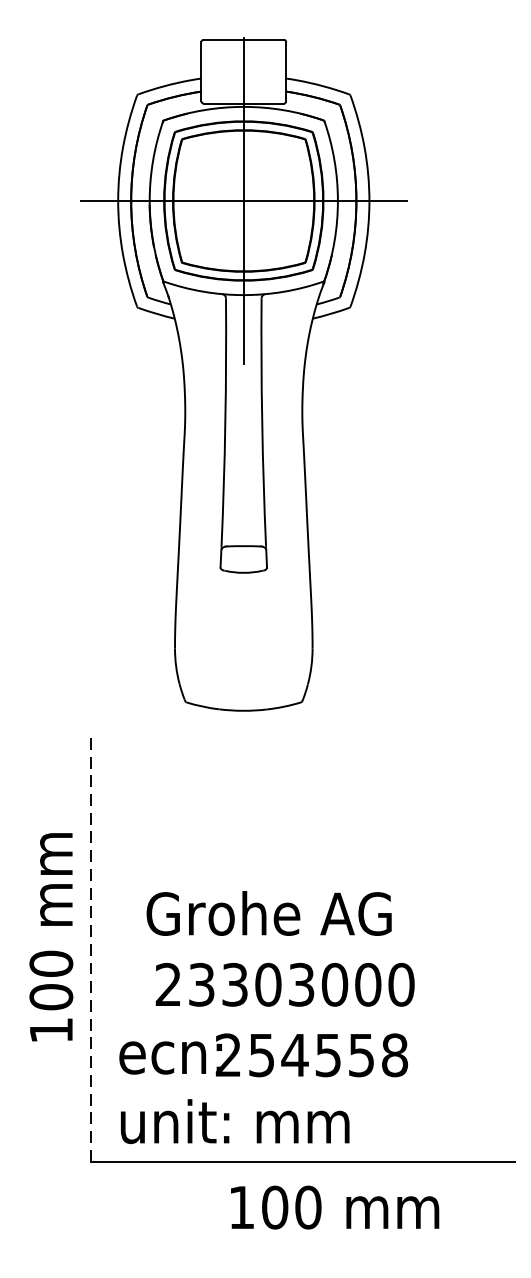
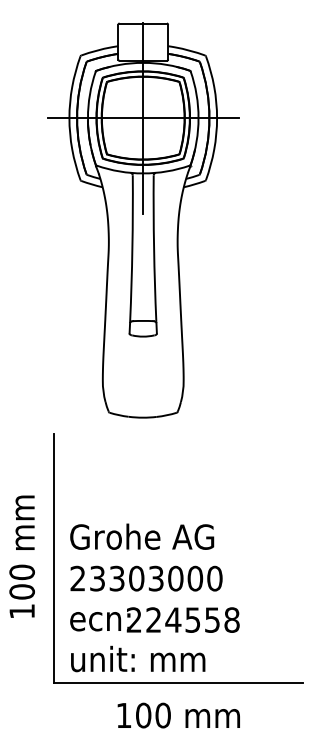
text: (269, 913) -> (142, 536), moved
text: (50, 936) -> (21, 556), moved
line: (91, 950) -> (53, 558), dashed -> solid
text: (285, 984) -> (146, 578), moved
text: (261, 1054) -> (153, 619), 254558 -> 224558
text: (334, 1207) -> (178, 715), moved

